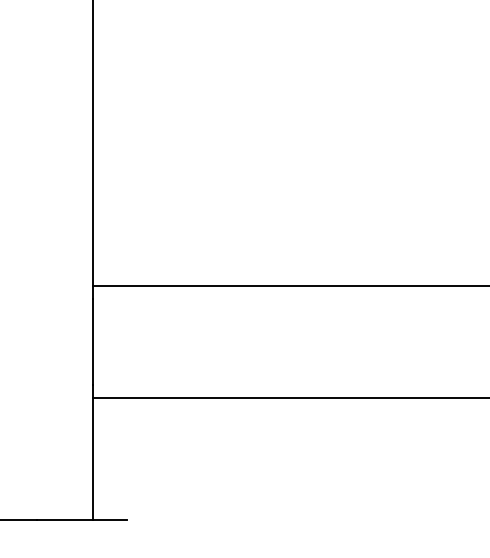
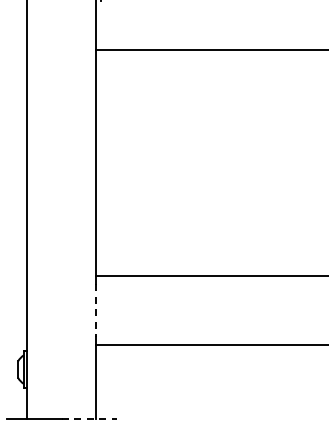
line: (93, 342) -> (96, 310), solid -> dashed
line: (82, 520) -> (89, 419), solid -> dashed

